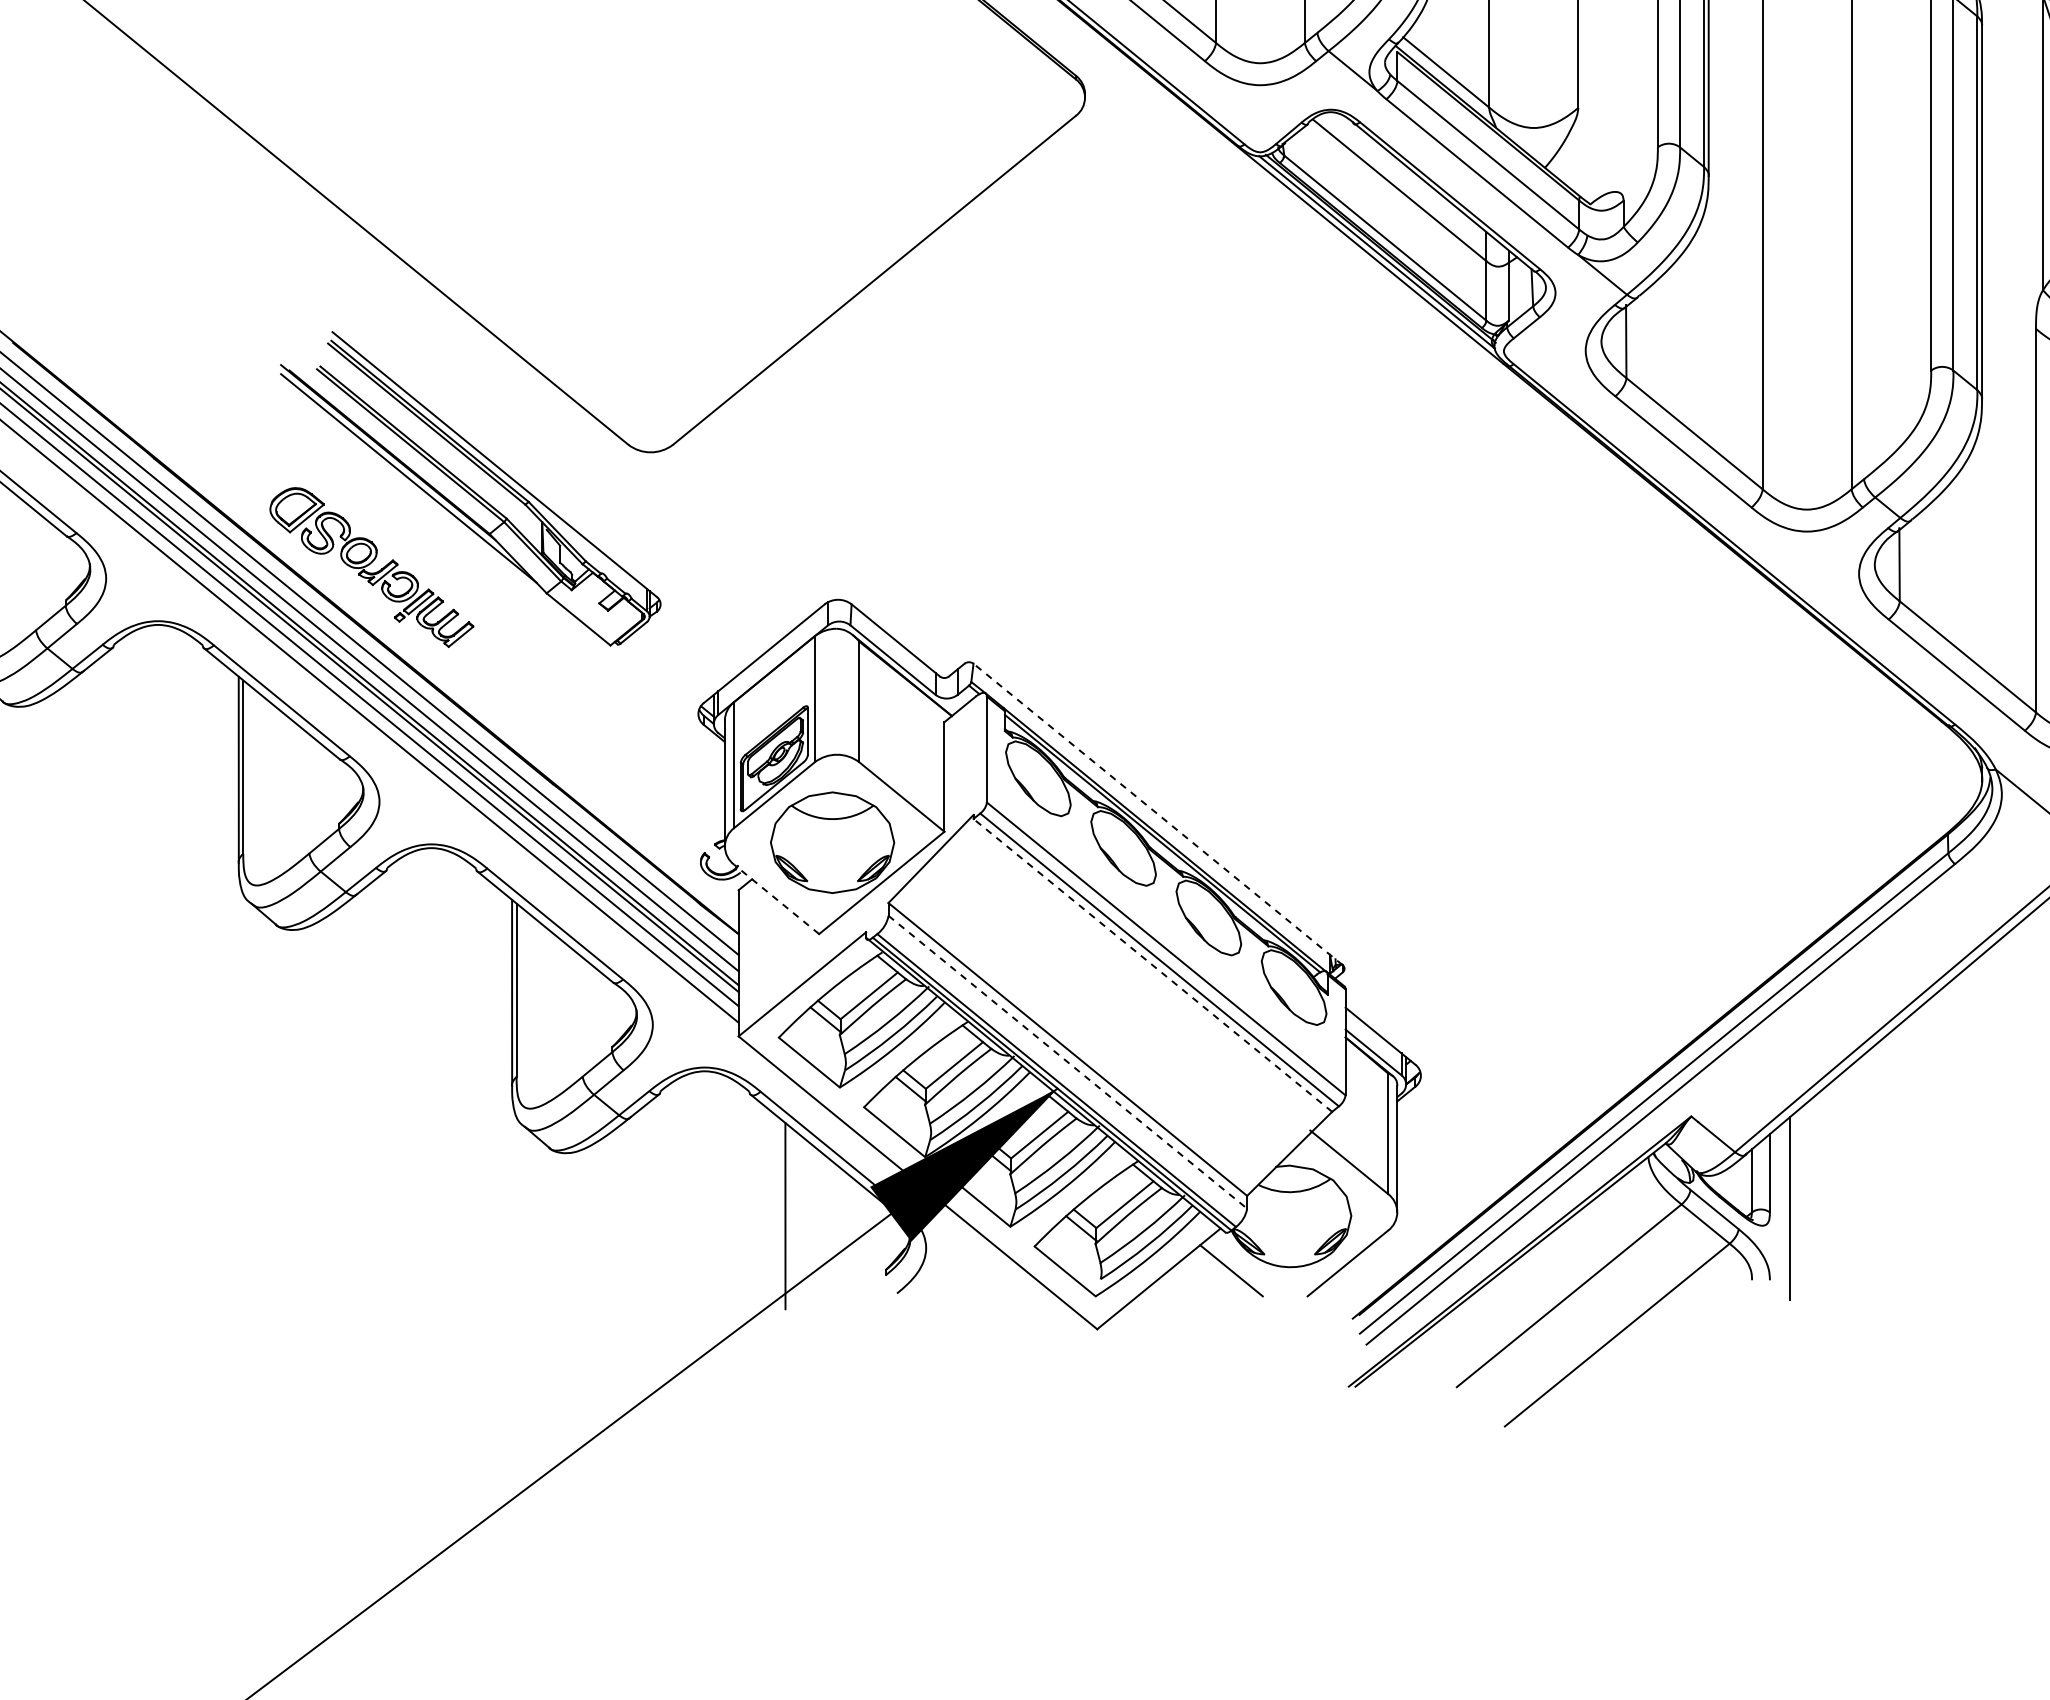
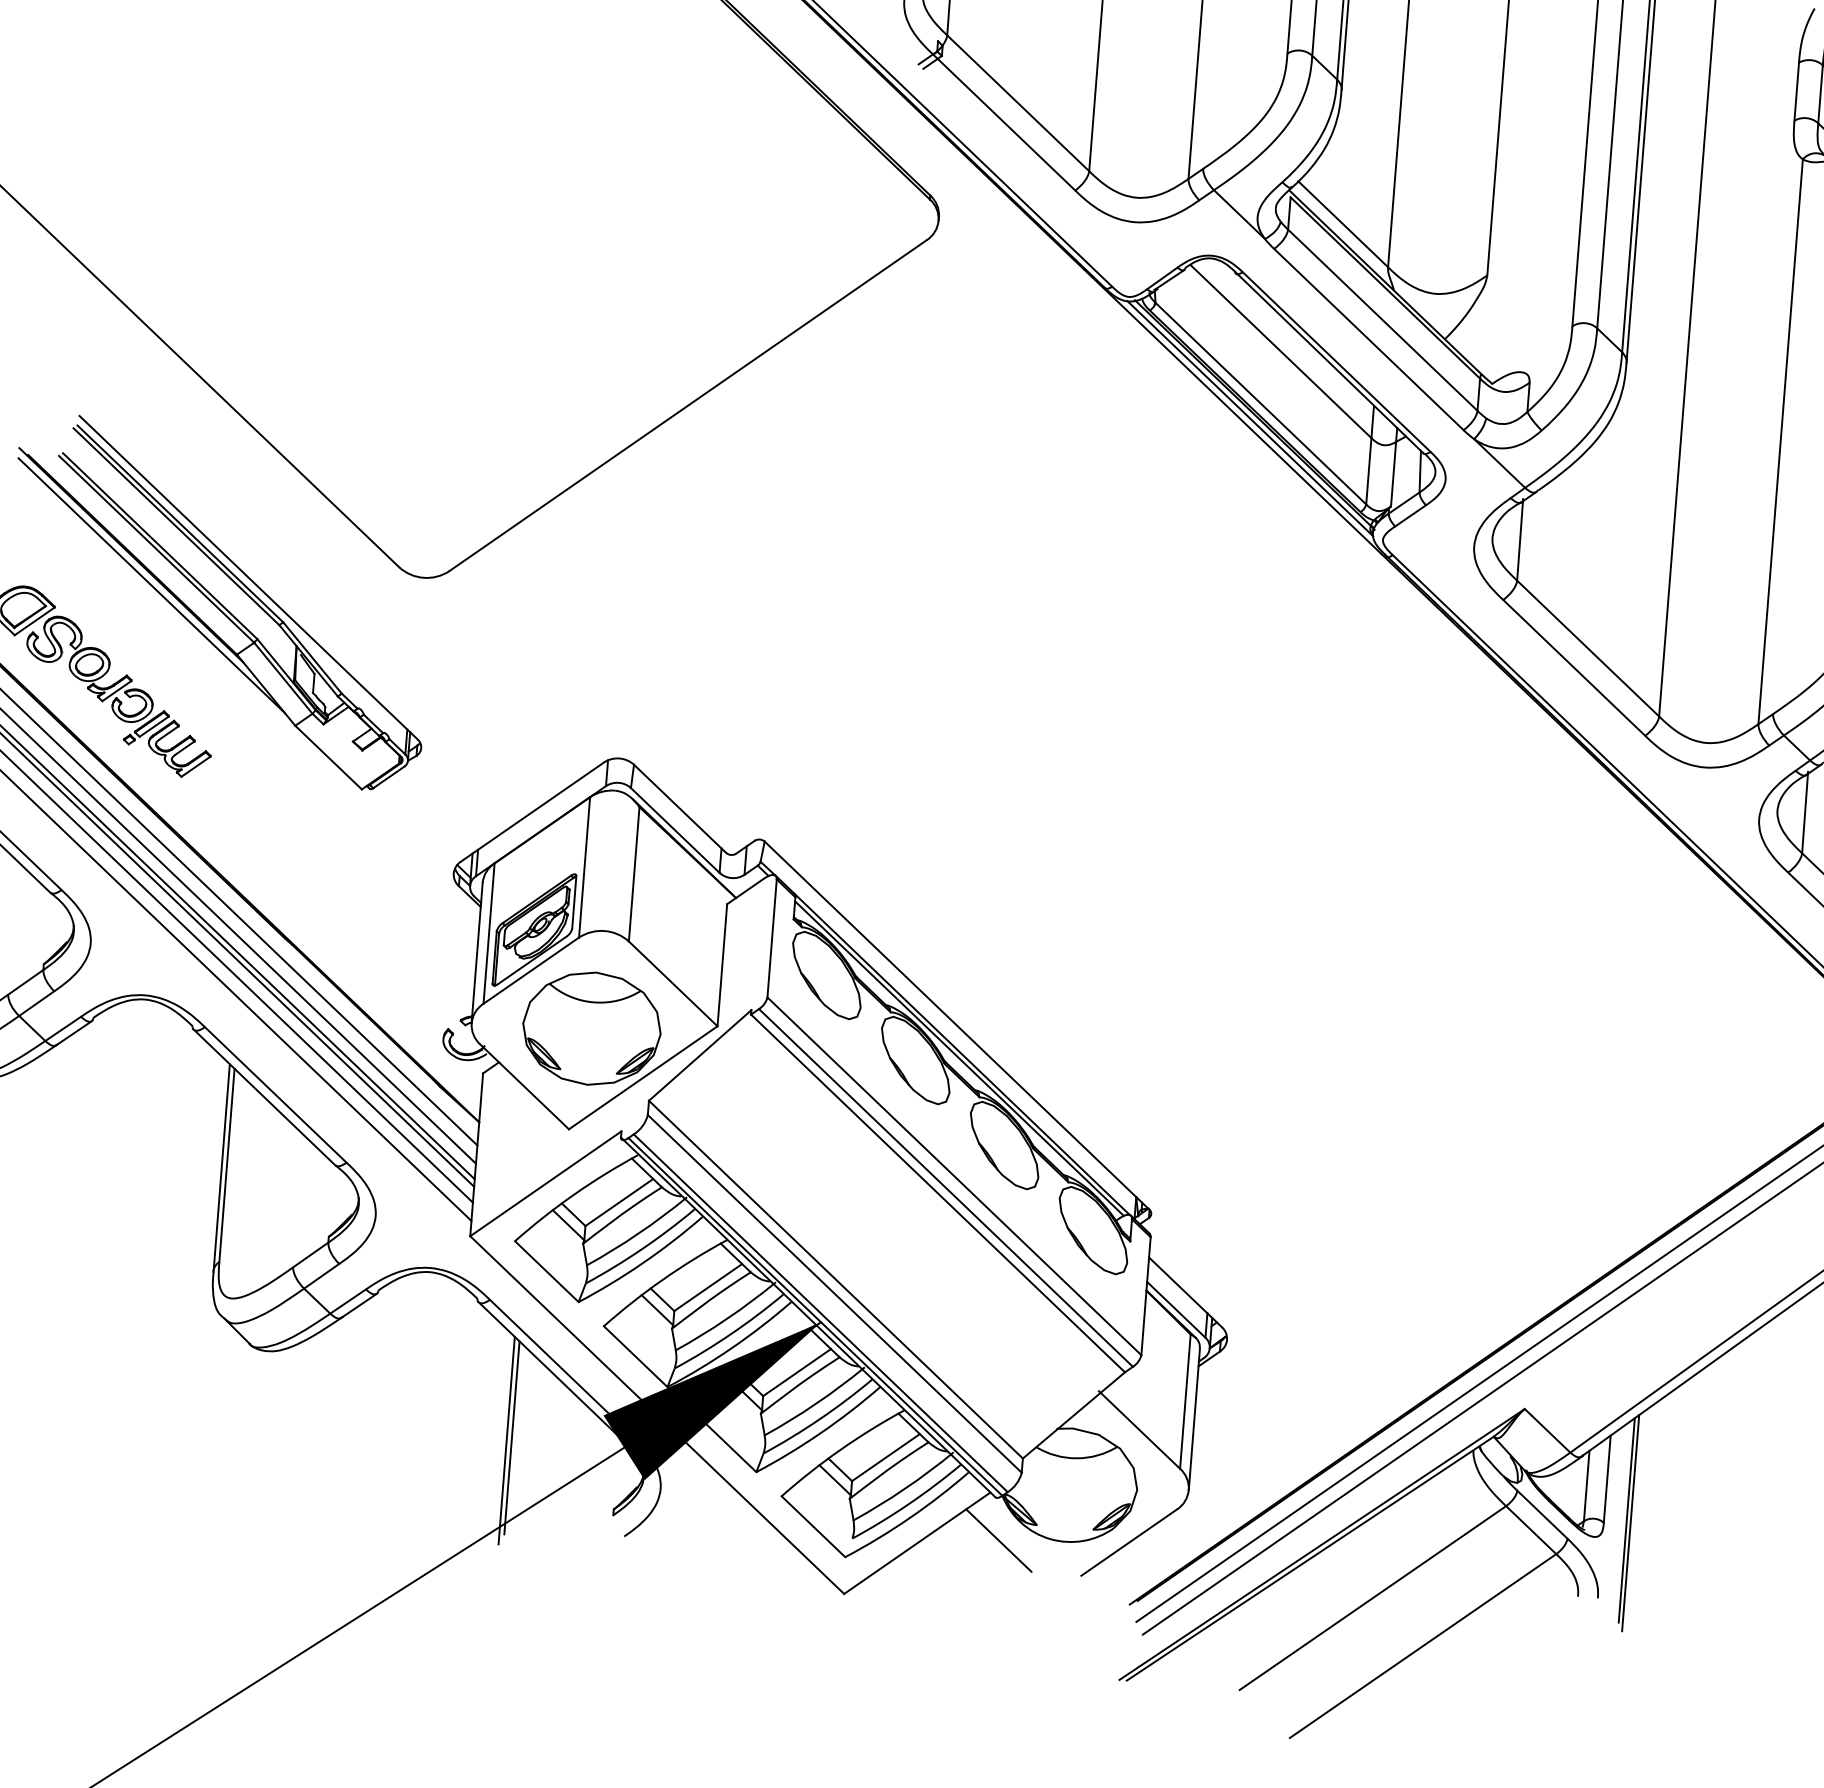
line: (1157, 814) -> (956, 1025), dashed -> solid
line: (776, 899) -> (524, 1087), dashed -> solid
line: (1152, 965) -> (937, 1193), dashed -> solid
line: (1067, 1062) -> (834, 1294), dashed -> solid
line: (1793, 1210) -> (1630, 1522), added
line: (789, 1213) -> (511, 1438), added

